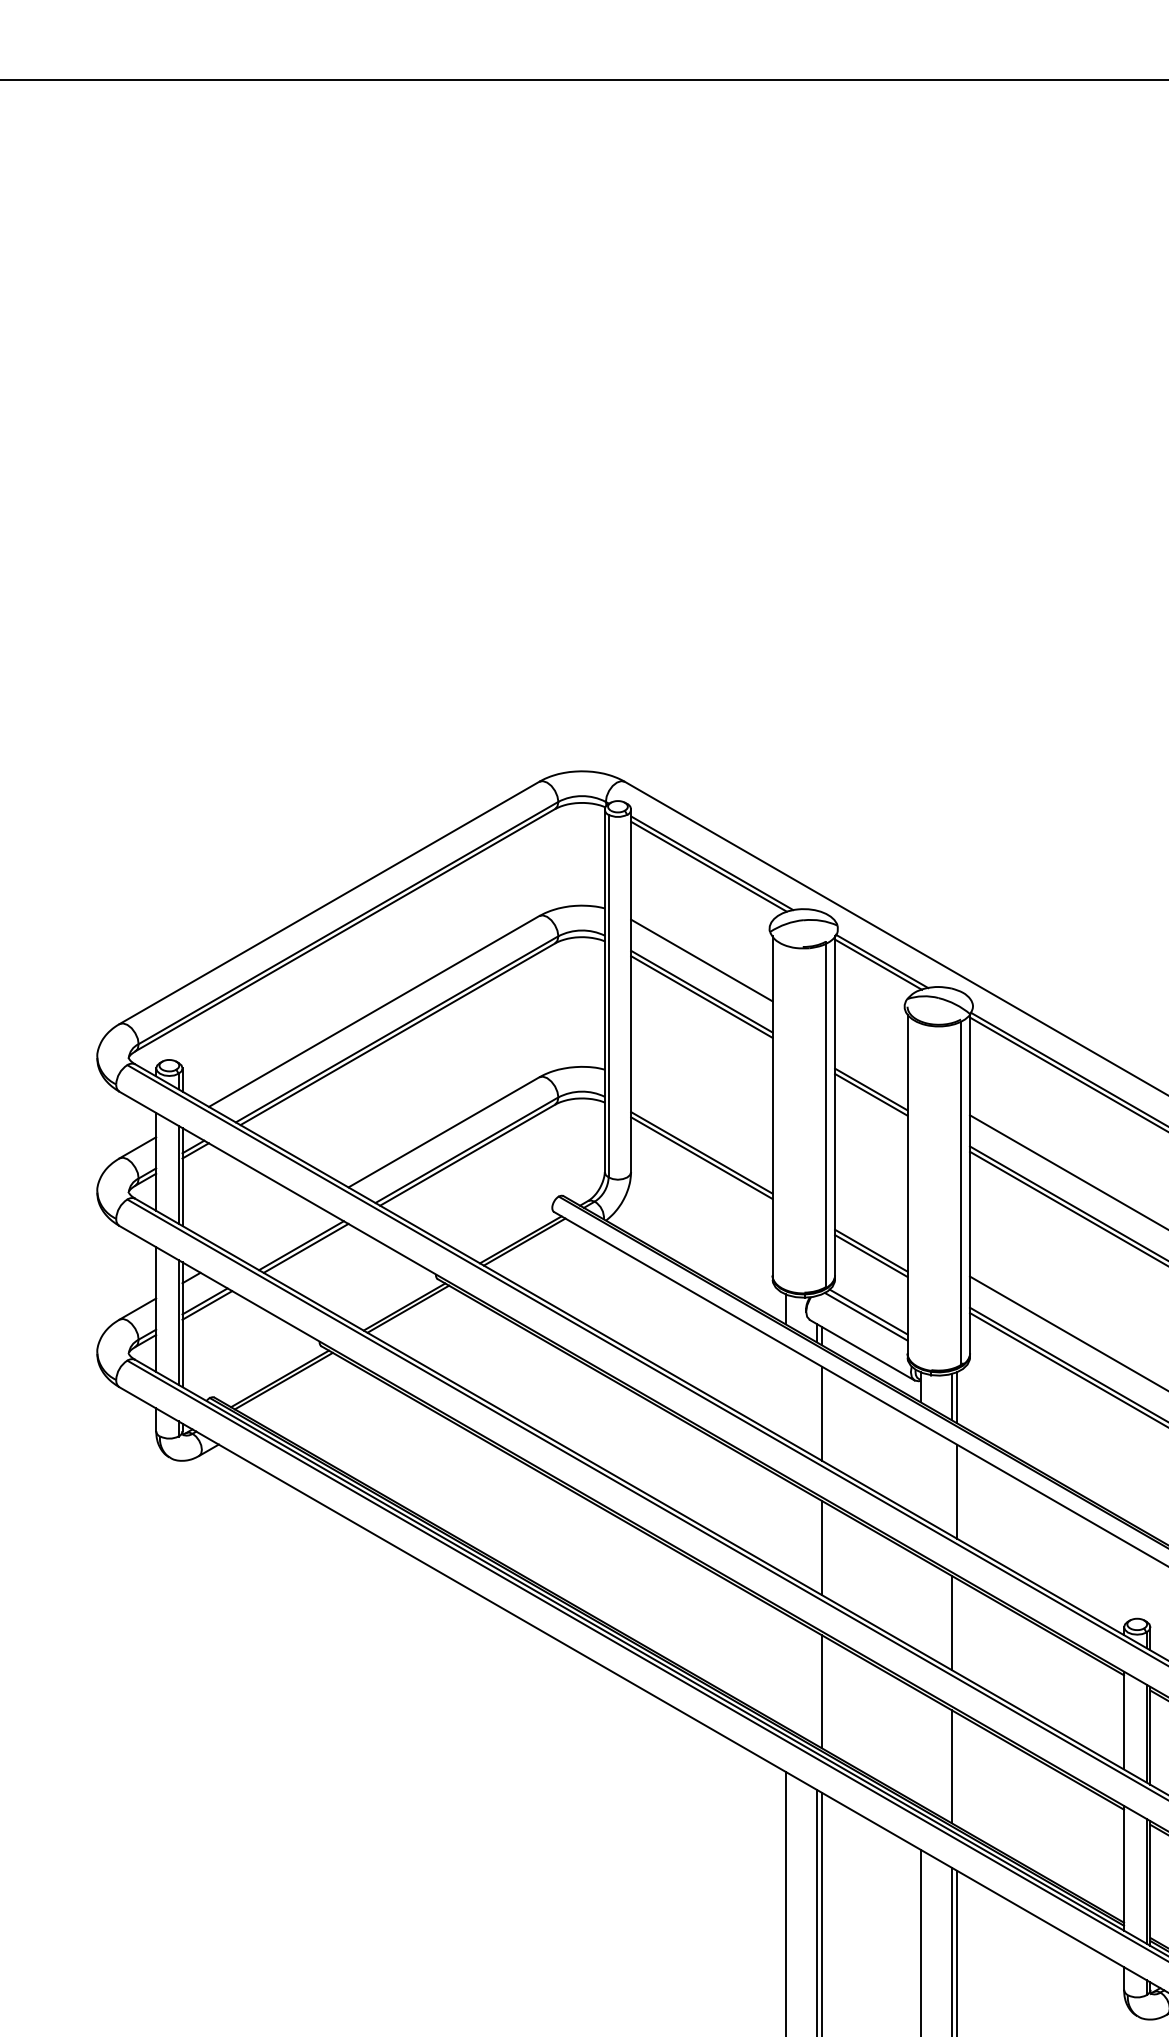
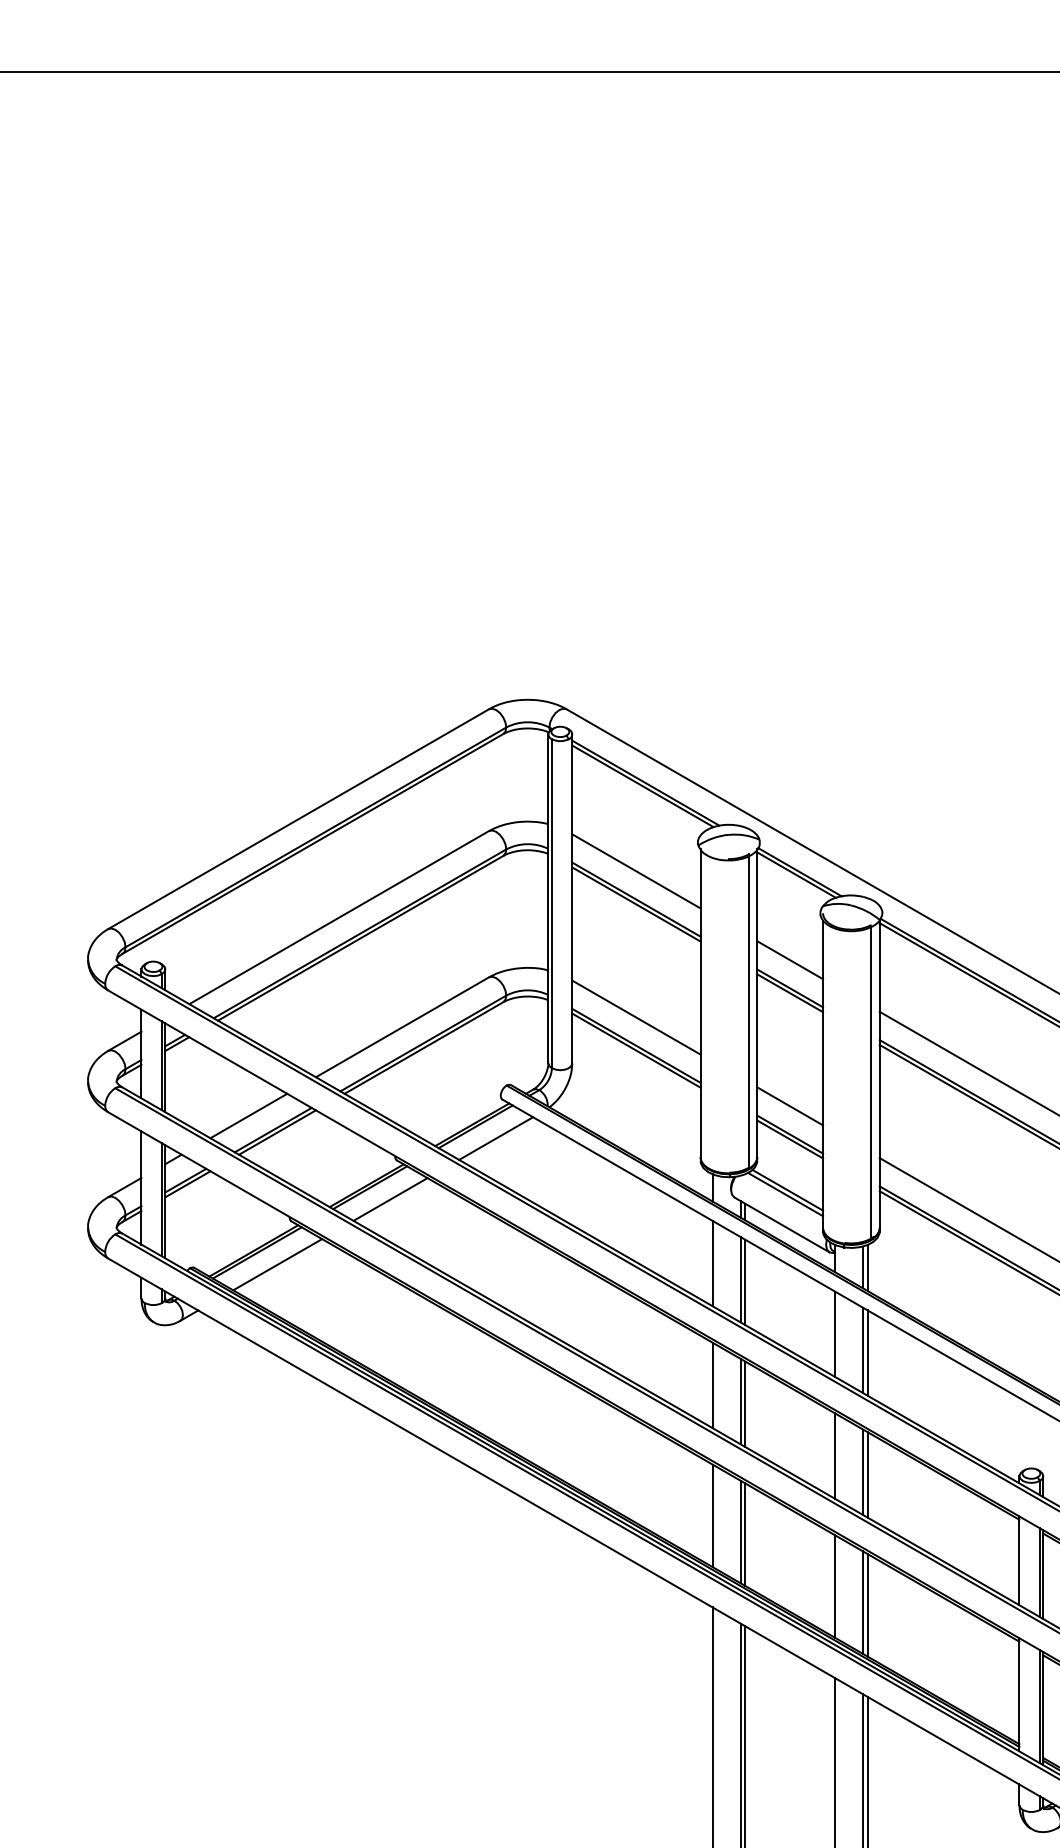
line: (871, 1058) -> (790, 960), added
line: (701, 1121) -> (636, 1017), added
line: (871, 1219) -> (790, 1106), added
line: (274, 1229) -> (248, 1115), added
line: (546, 1254) -> (495, 1138), added
line: (430, 1321) -> (390, 1198), added
line: (785, 1392) -> (712, 1263), added
line: (306, 1393) -> (277, 1264), added
line: (816, 1410) -> (740, 1279), added
line: (920, 1470) -> (834, 1334), added
line: (951, 1488) -> (862, 1350), added
line: (785, 1527) -> (712, 1385), added
line: (816, 1544) -> (740, 1401), added
line: (920, 1604) -> (834, 1455), added
line: (956, 1625) -> (867, 1474), added
line: (785, 1670) -> (712, 1515), added
line: (816, 1688) -> (740, 1531), added
line: (920, 1748) -> (834, 1586), added
line: (956, 1769) -> (867, 1605), added

